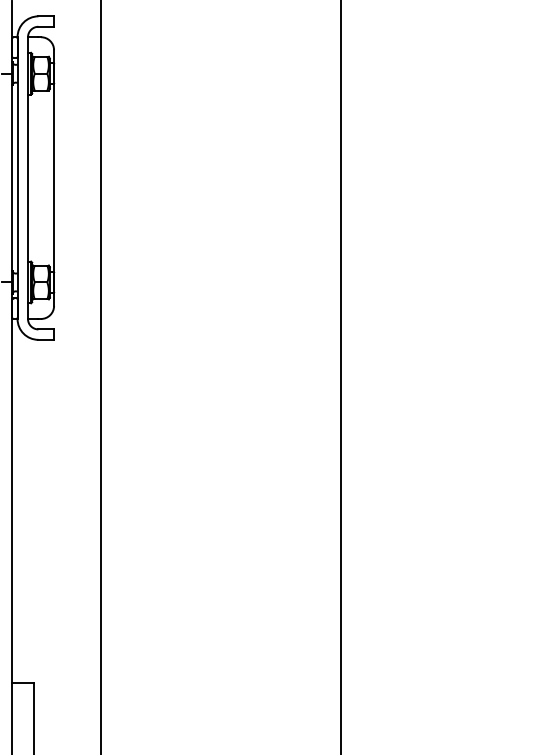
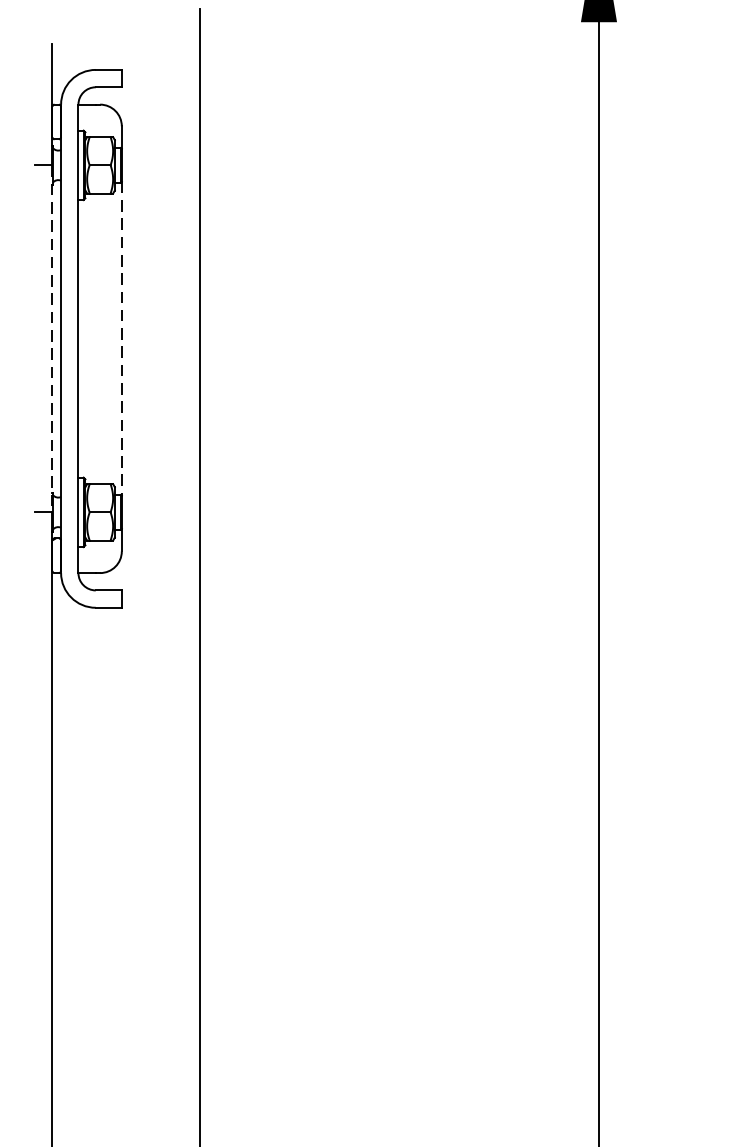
line: (12, 178) -> (52, 339), solid -> dashed
line: (54, 178) -> (122, 339), solid -> dashed

